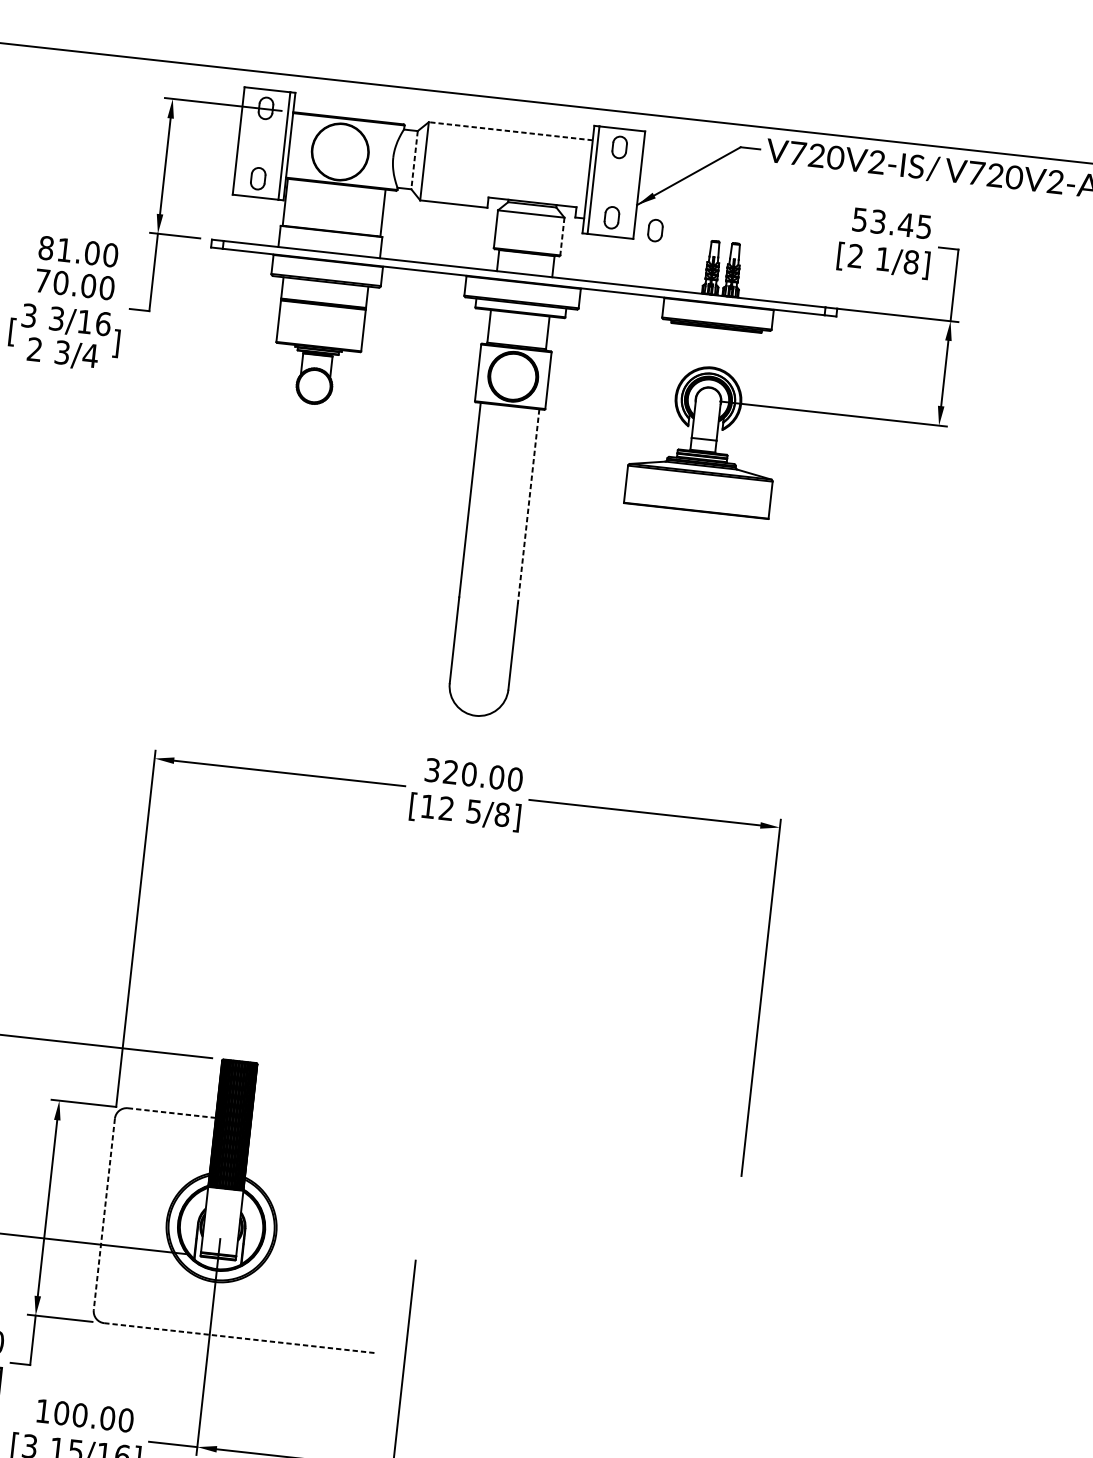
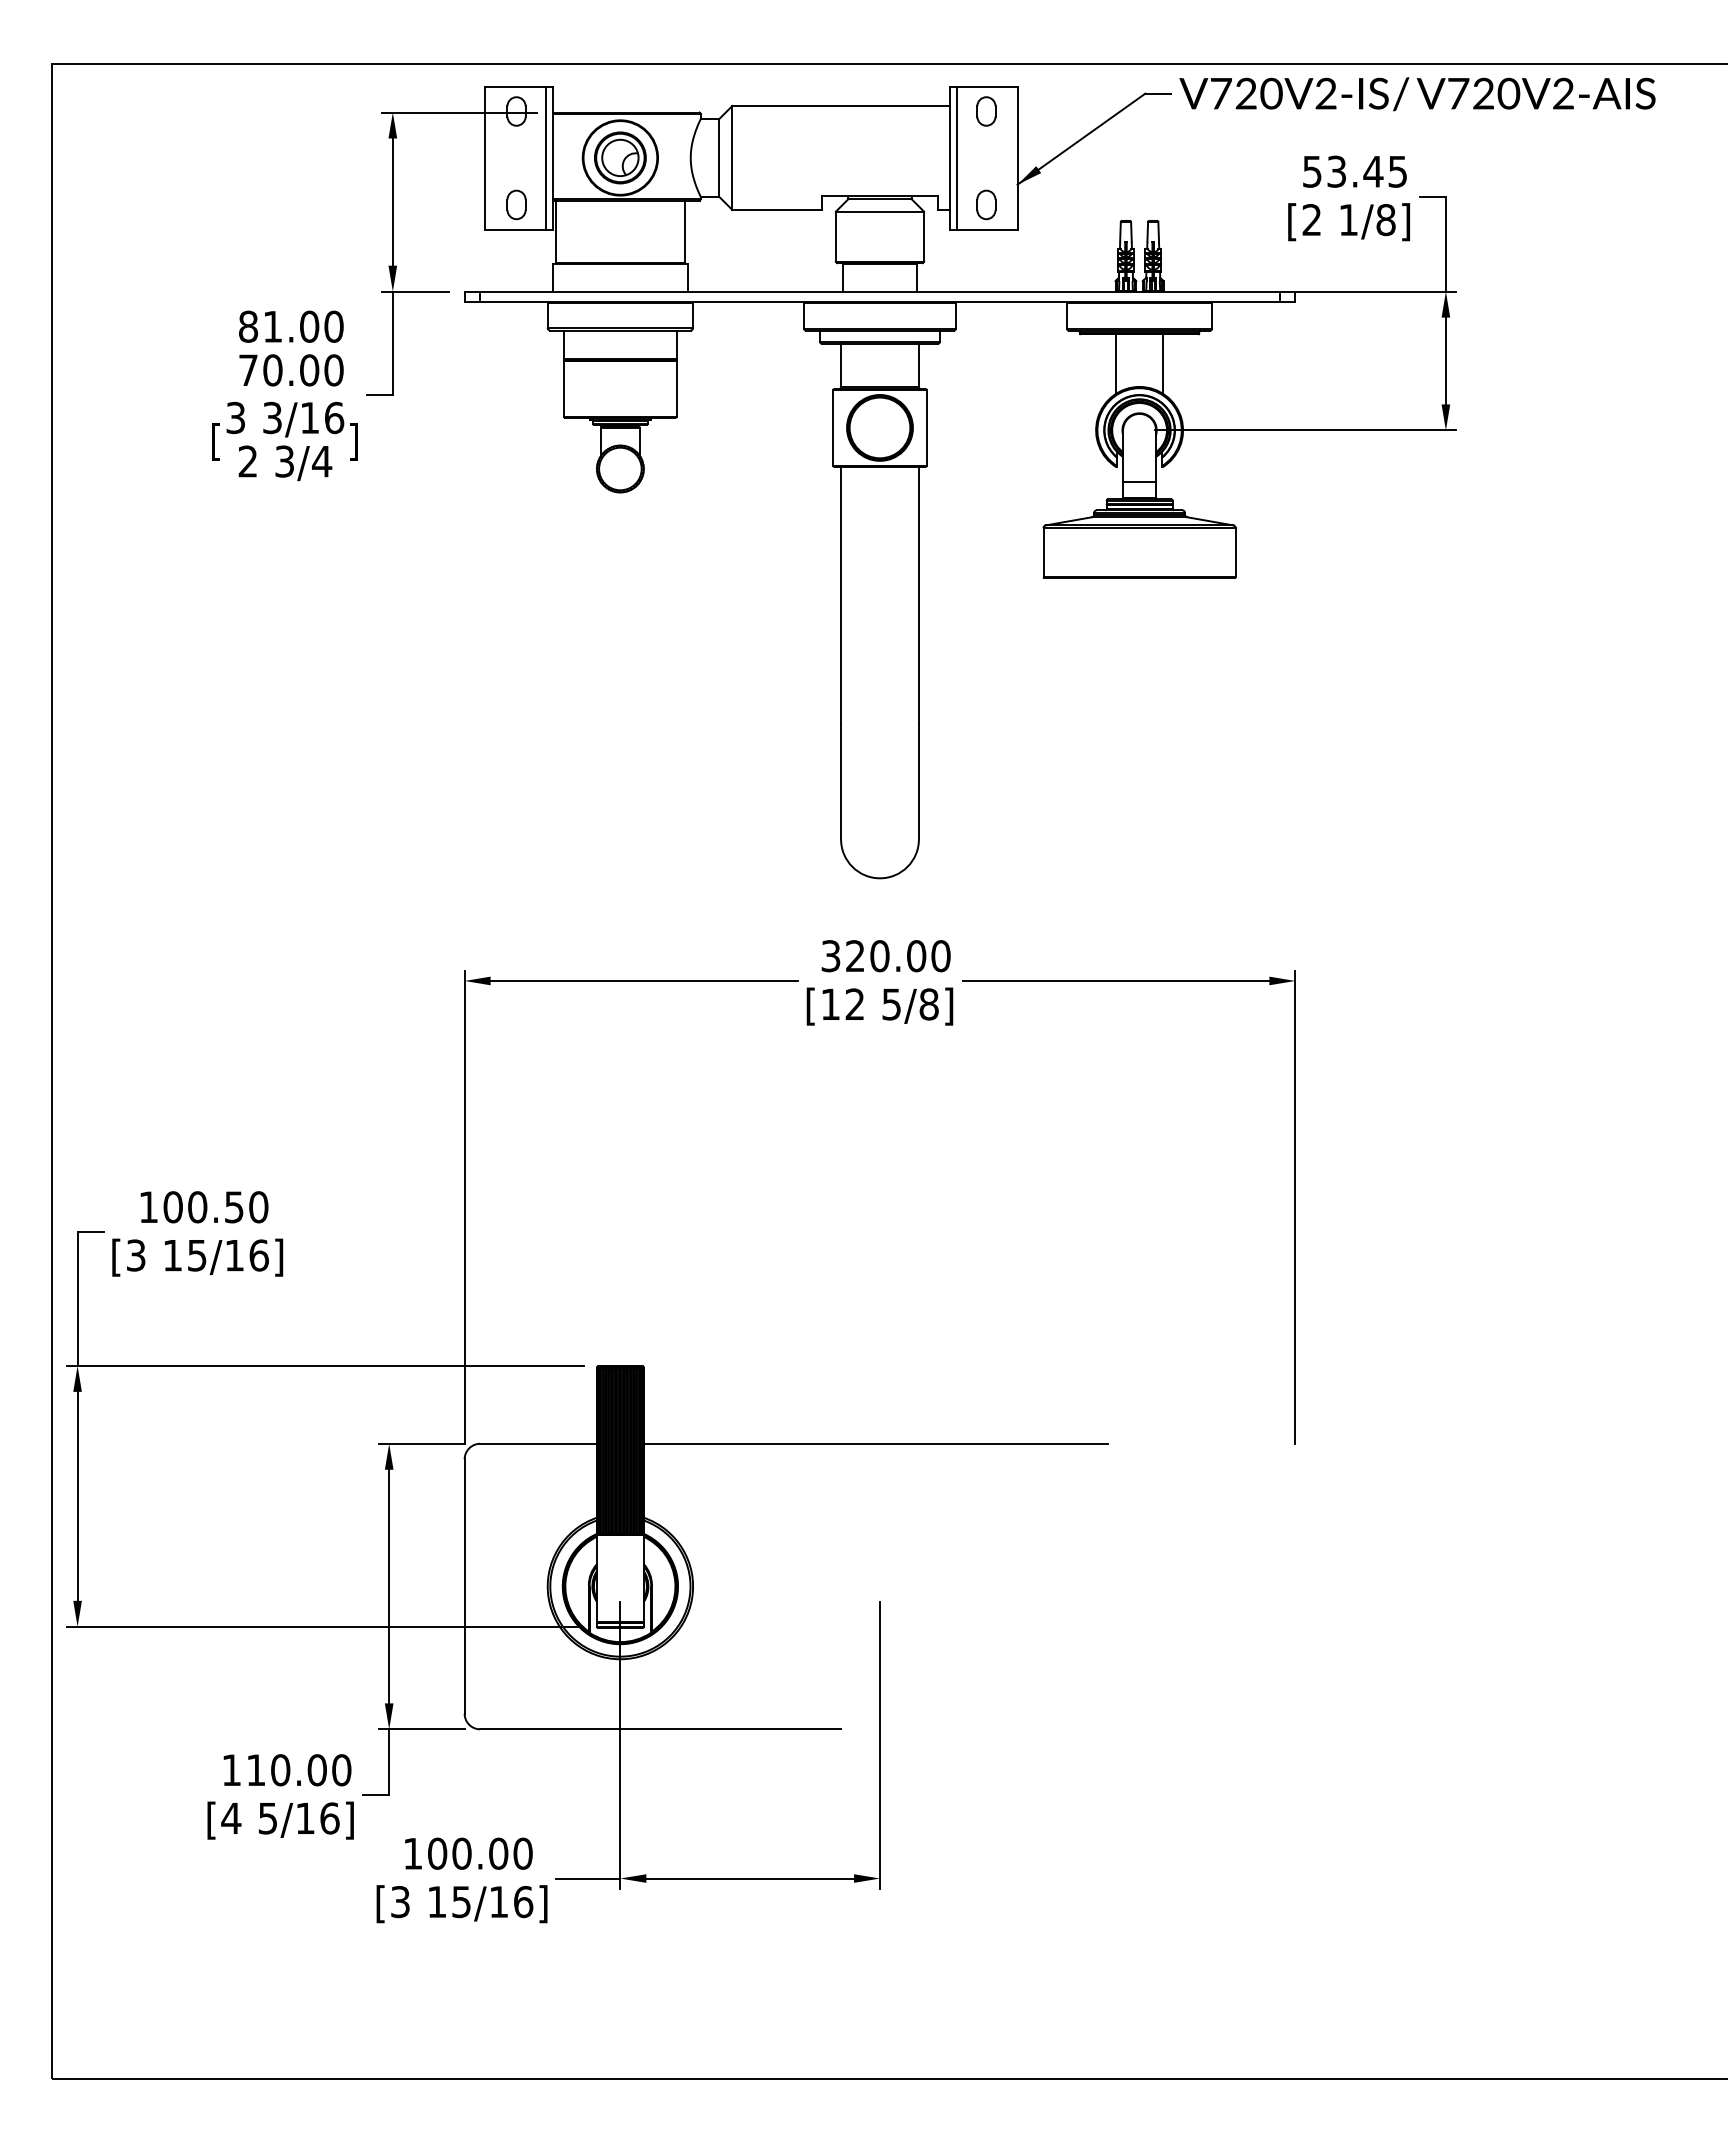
line: (511, 131) -> (841, 106), dashed -> solid
part: (340, 151) -> (620, 157), added
line: (414, 159) -> (719, 157), dashed -> solid
part: (655, 230) -> (1045, 215), removed
line: (562, 237) -> (924, 237), dashed -> solid
line: (695, 347) -> (1115, 363), added
line: (732, 351) -> (1163, 363), added
line: (528, 506) -> (918, 596), dashed -> solid
line: (171, 1112) -> (538, 1443), dashed -> solid
line: (425, 1140) -> (875, 1443), added
line: (104, 1215) -> (464, 1587), dashed -> solid
line: (240, 1338) -> (661, 1729), dashed -> solid

